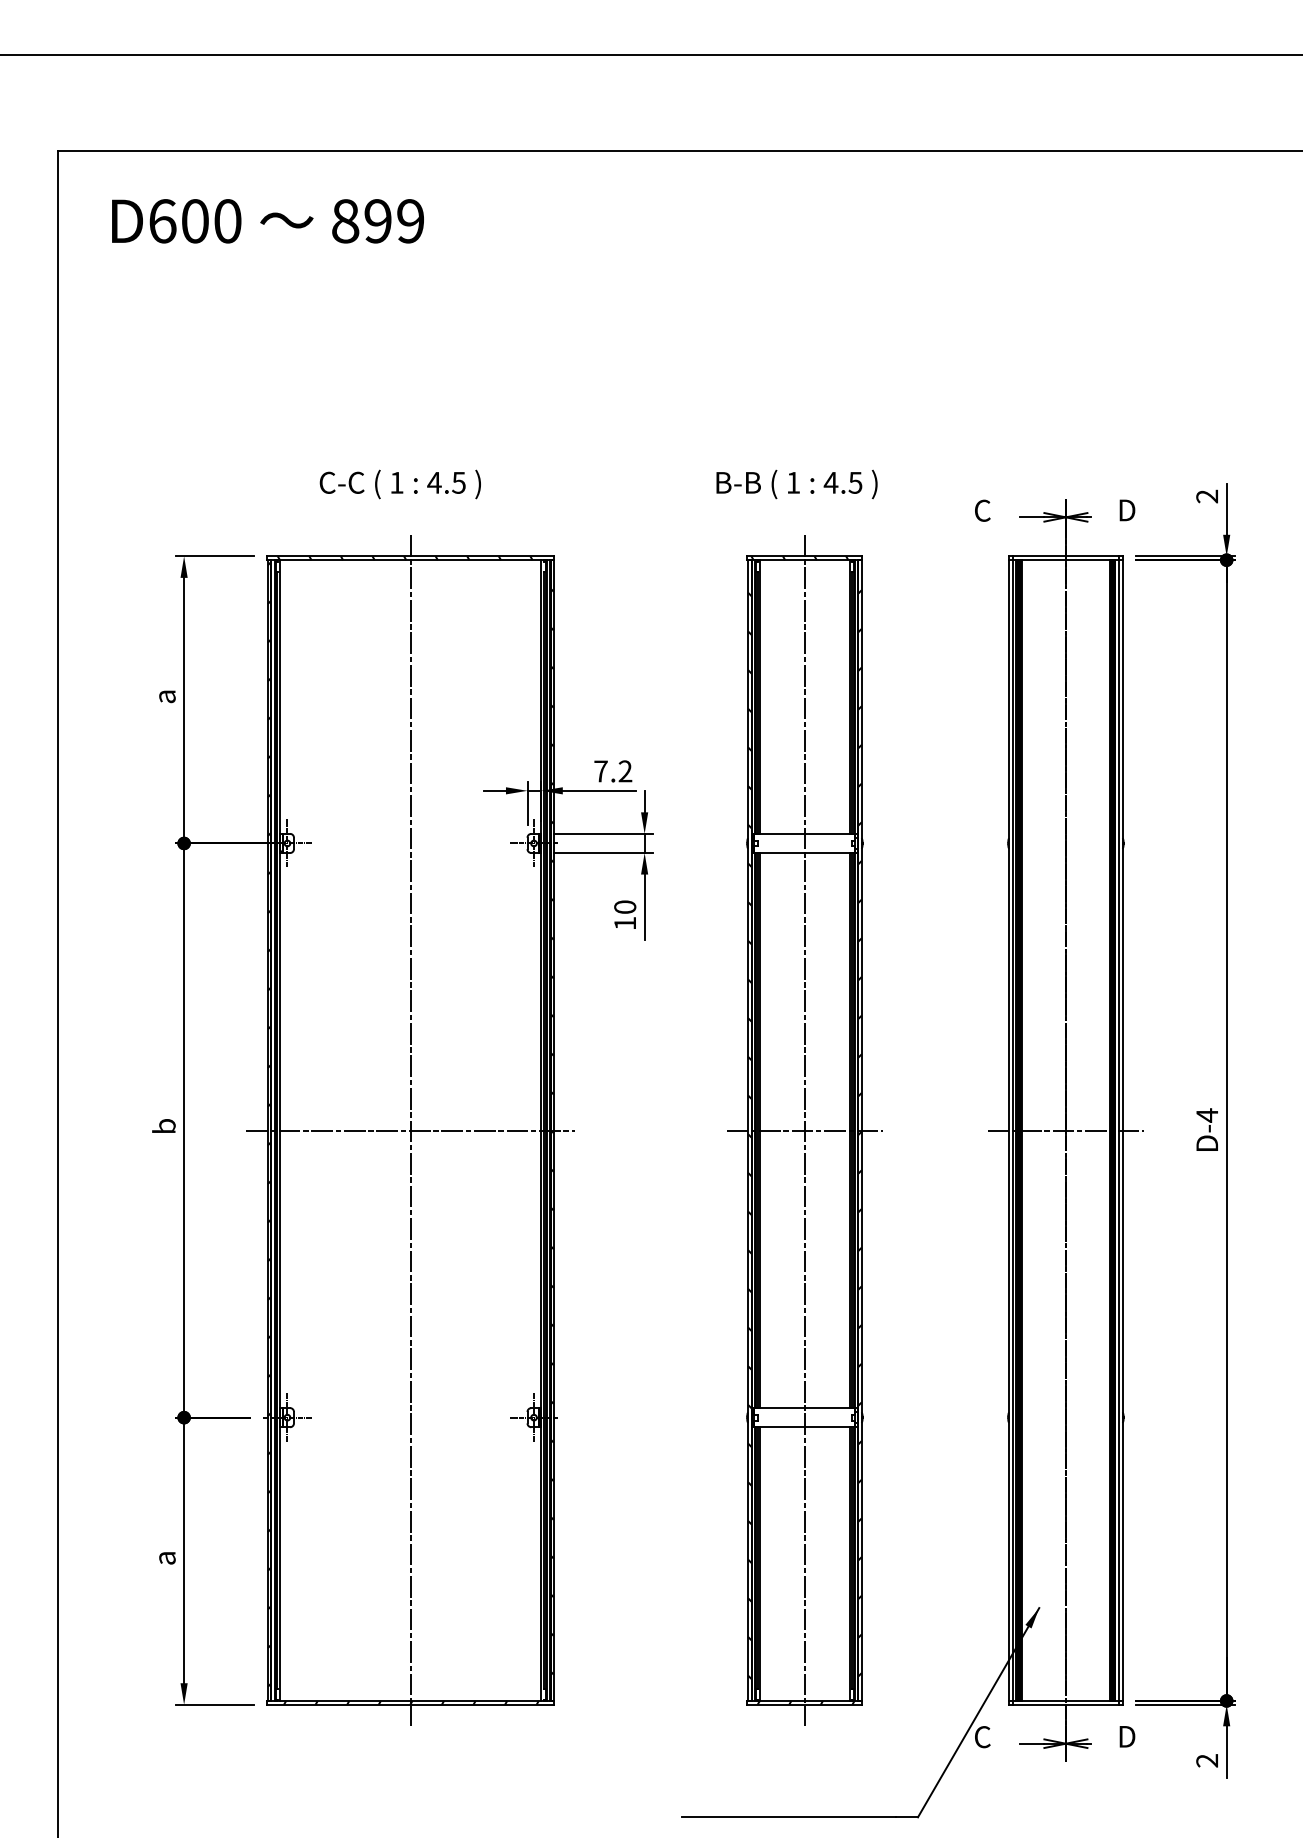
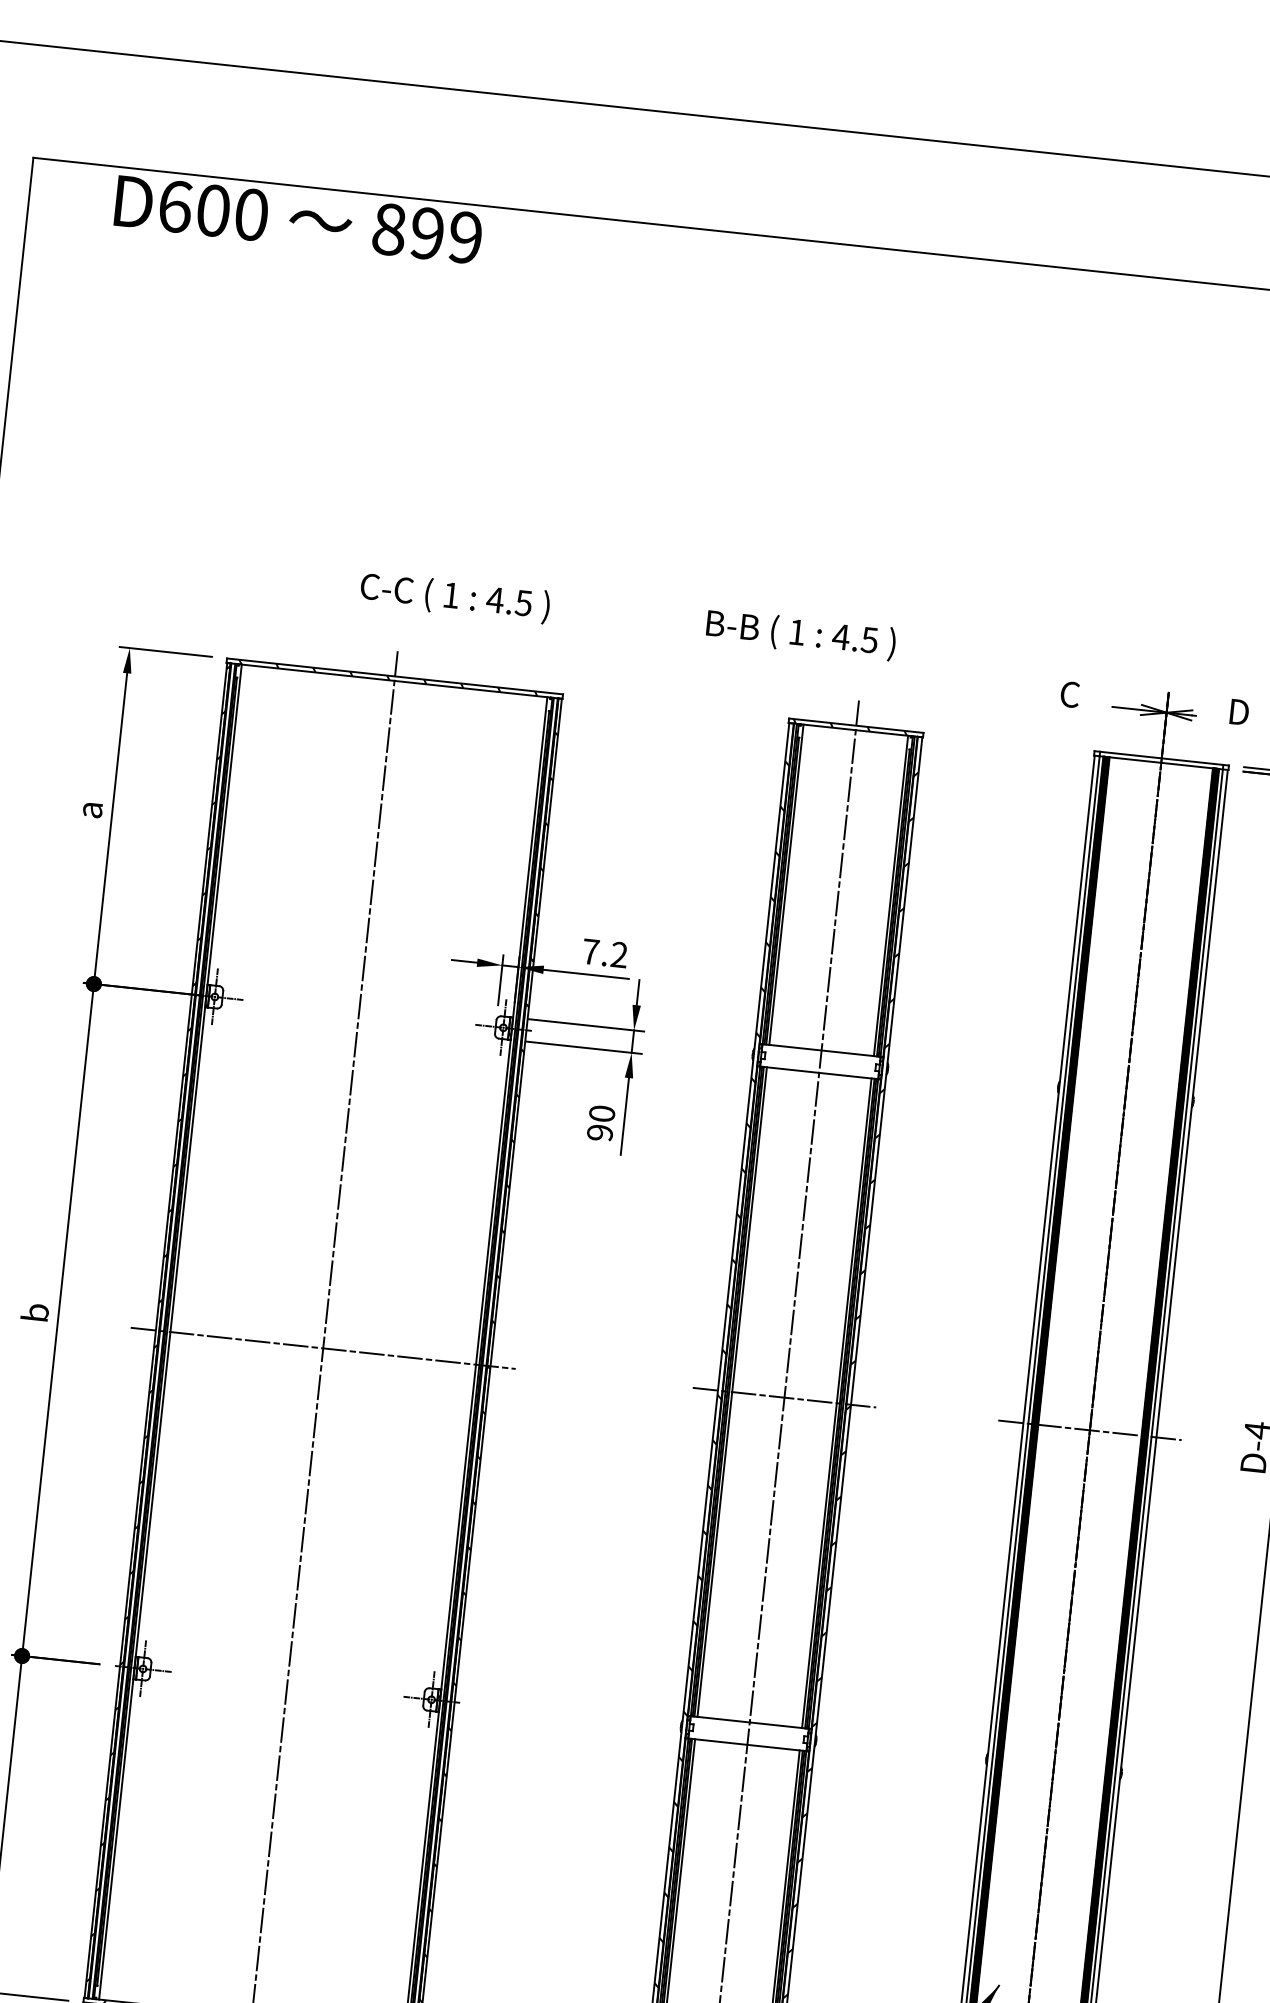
text: (267, 221) -> (297, 220), moved
text: (399, 484) -> (454, 597), moved
text: (796, 484) -> (800, 634), moved
text: (625, 923) -> (600, 1132), 10 -> 90

